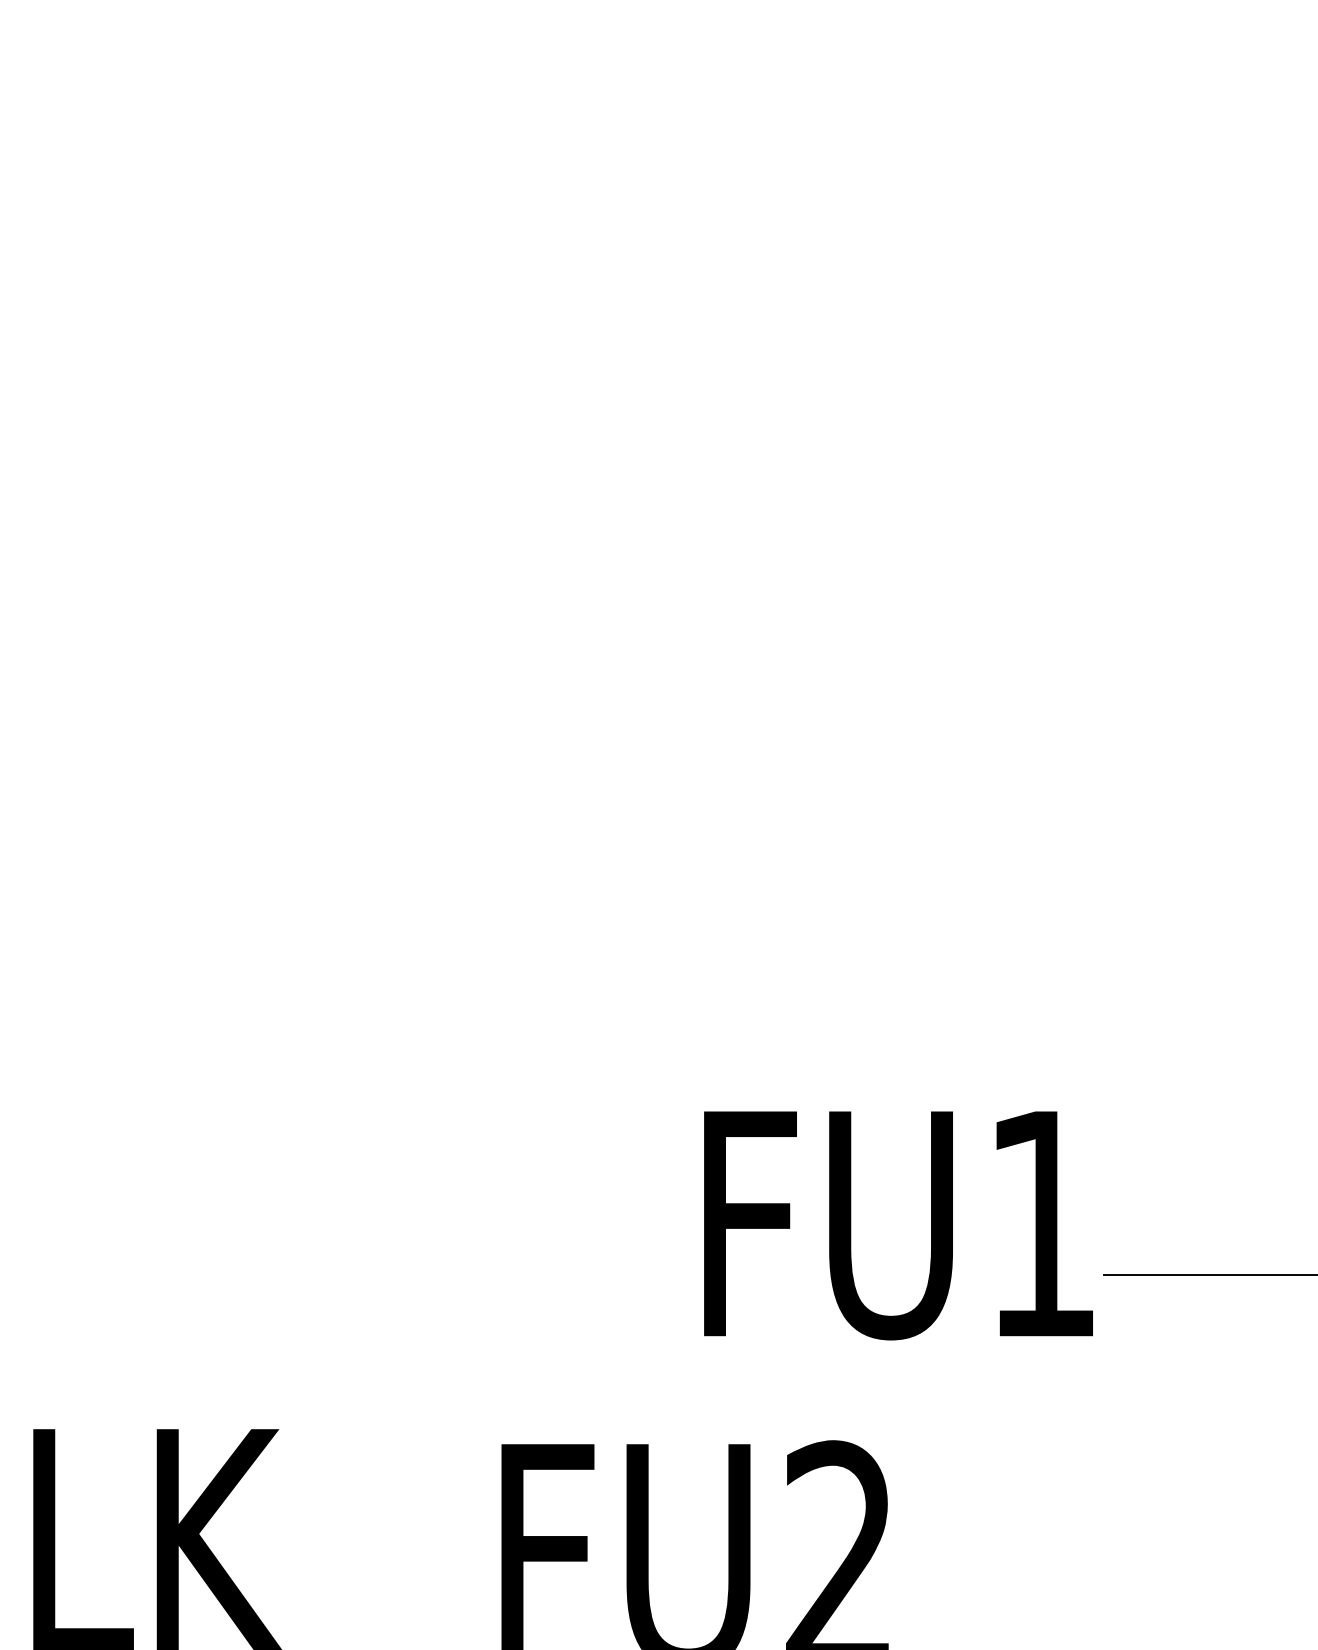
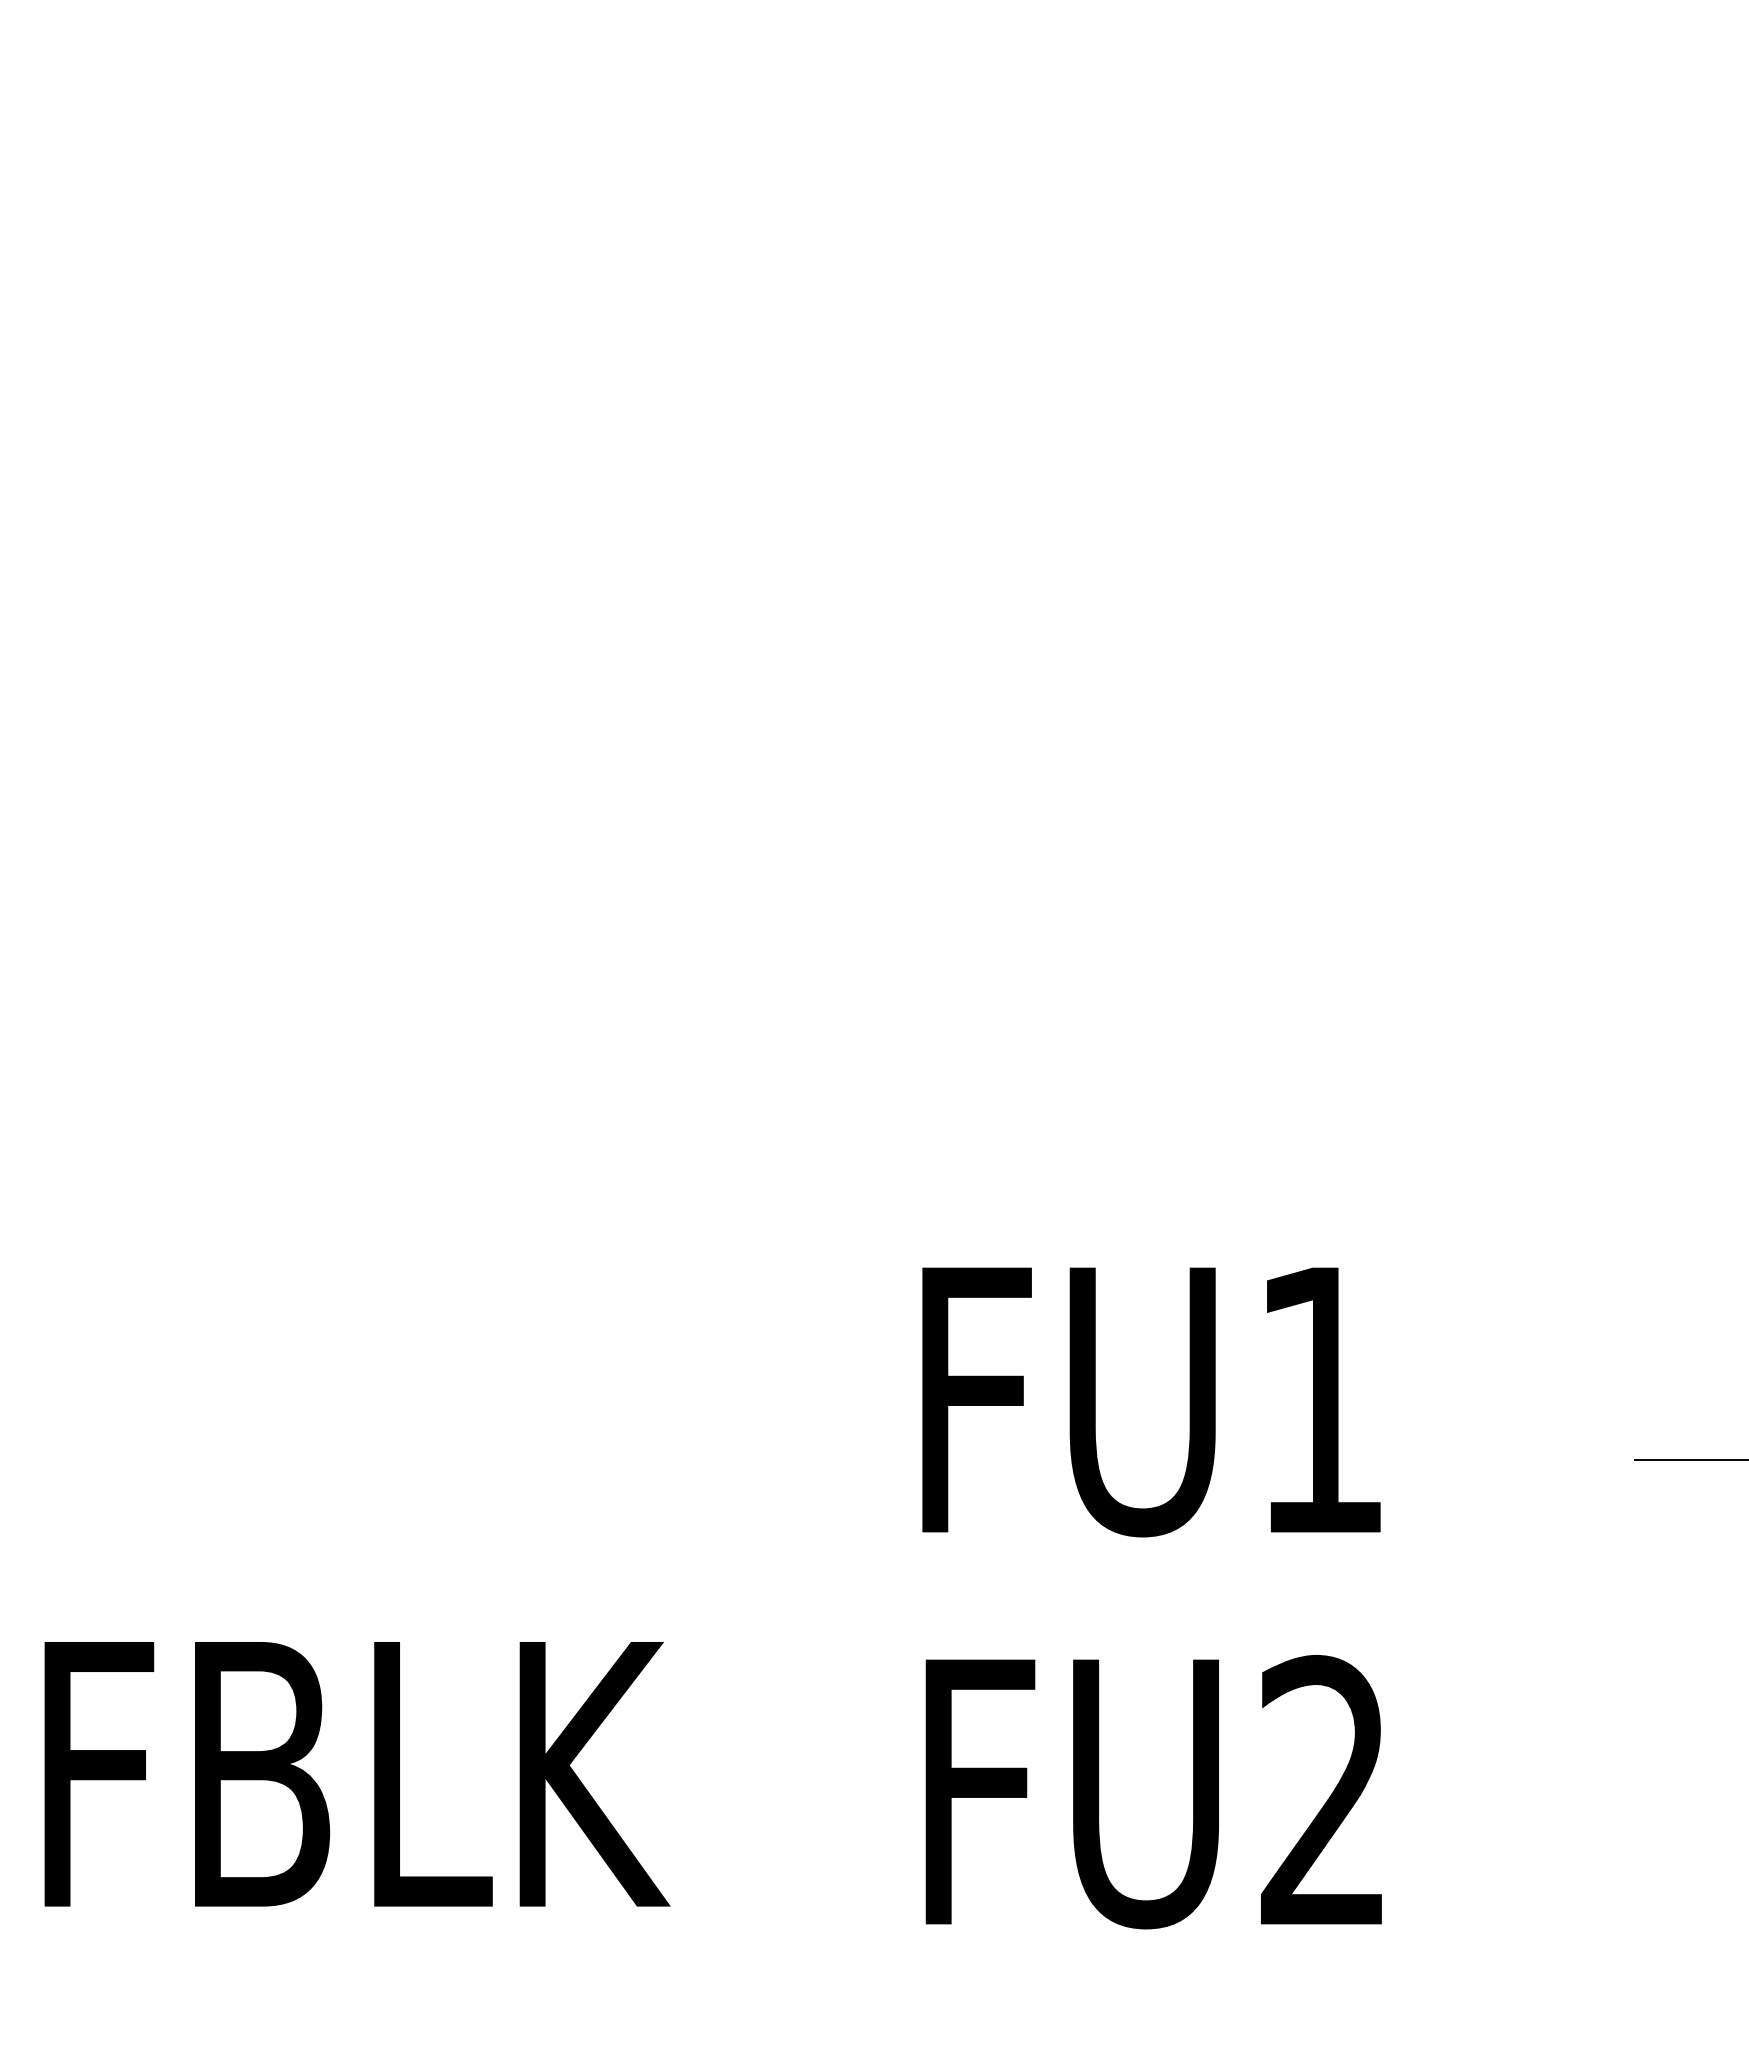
text: (898, 1225) -> (1151, 1402), moved

